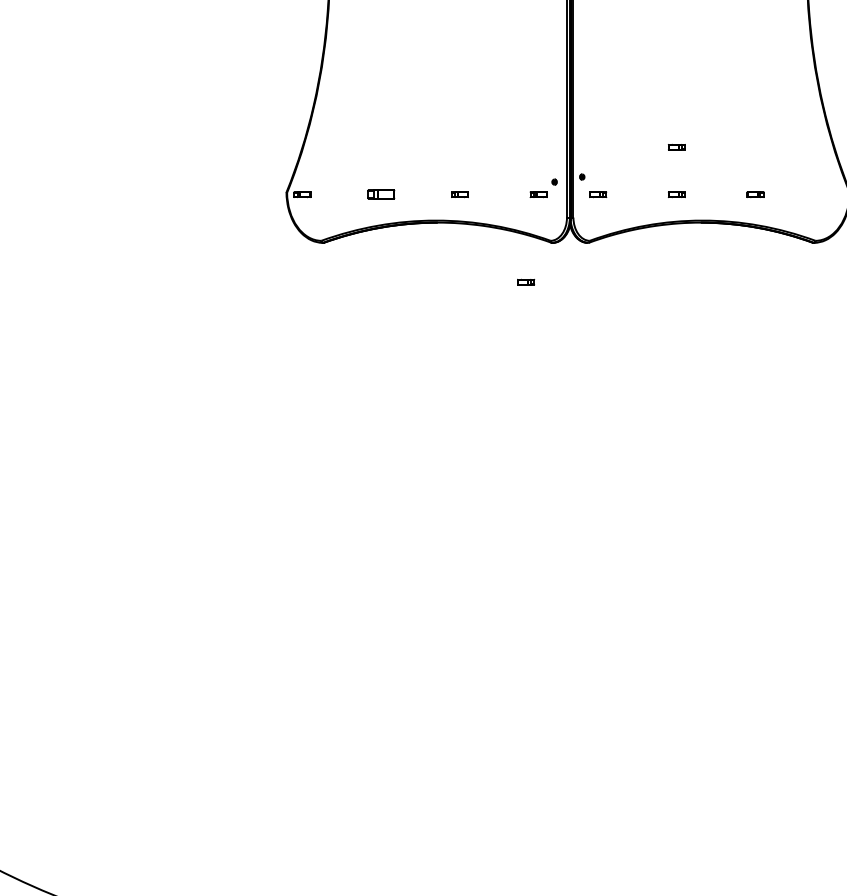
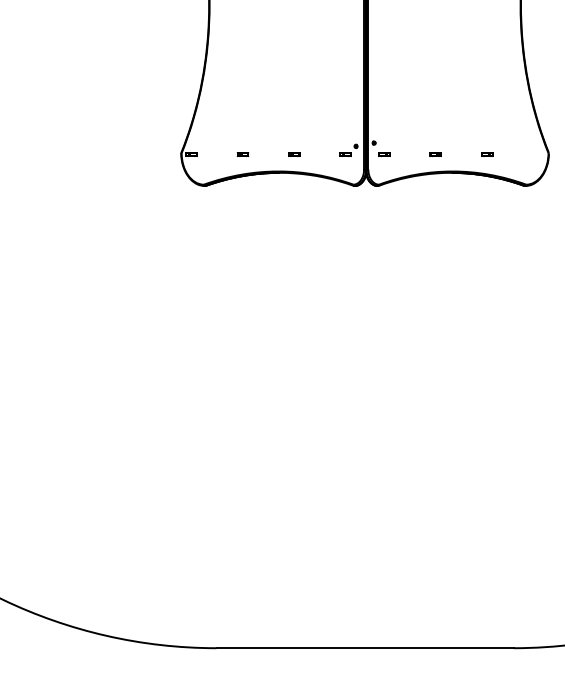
part: (676, 146) -> (435, 123), removed
part: (380, 194) -> (242, 154), size x0.62
part: (526, 281) -> (337, 211), removed

